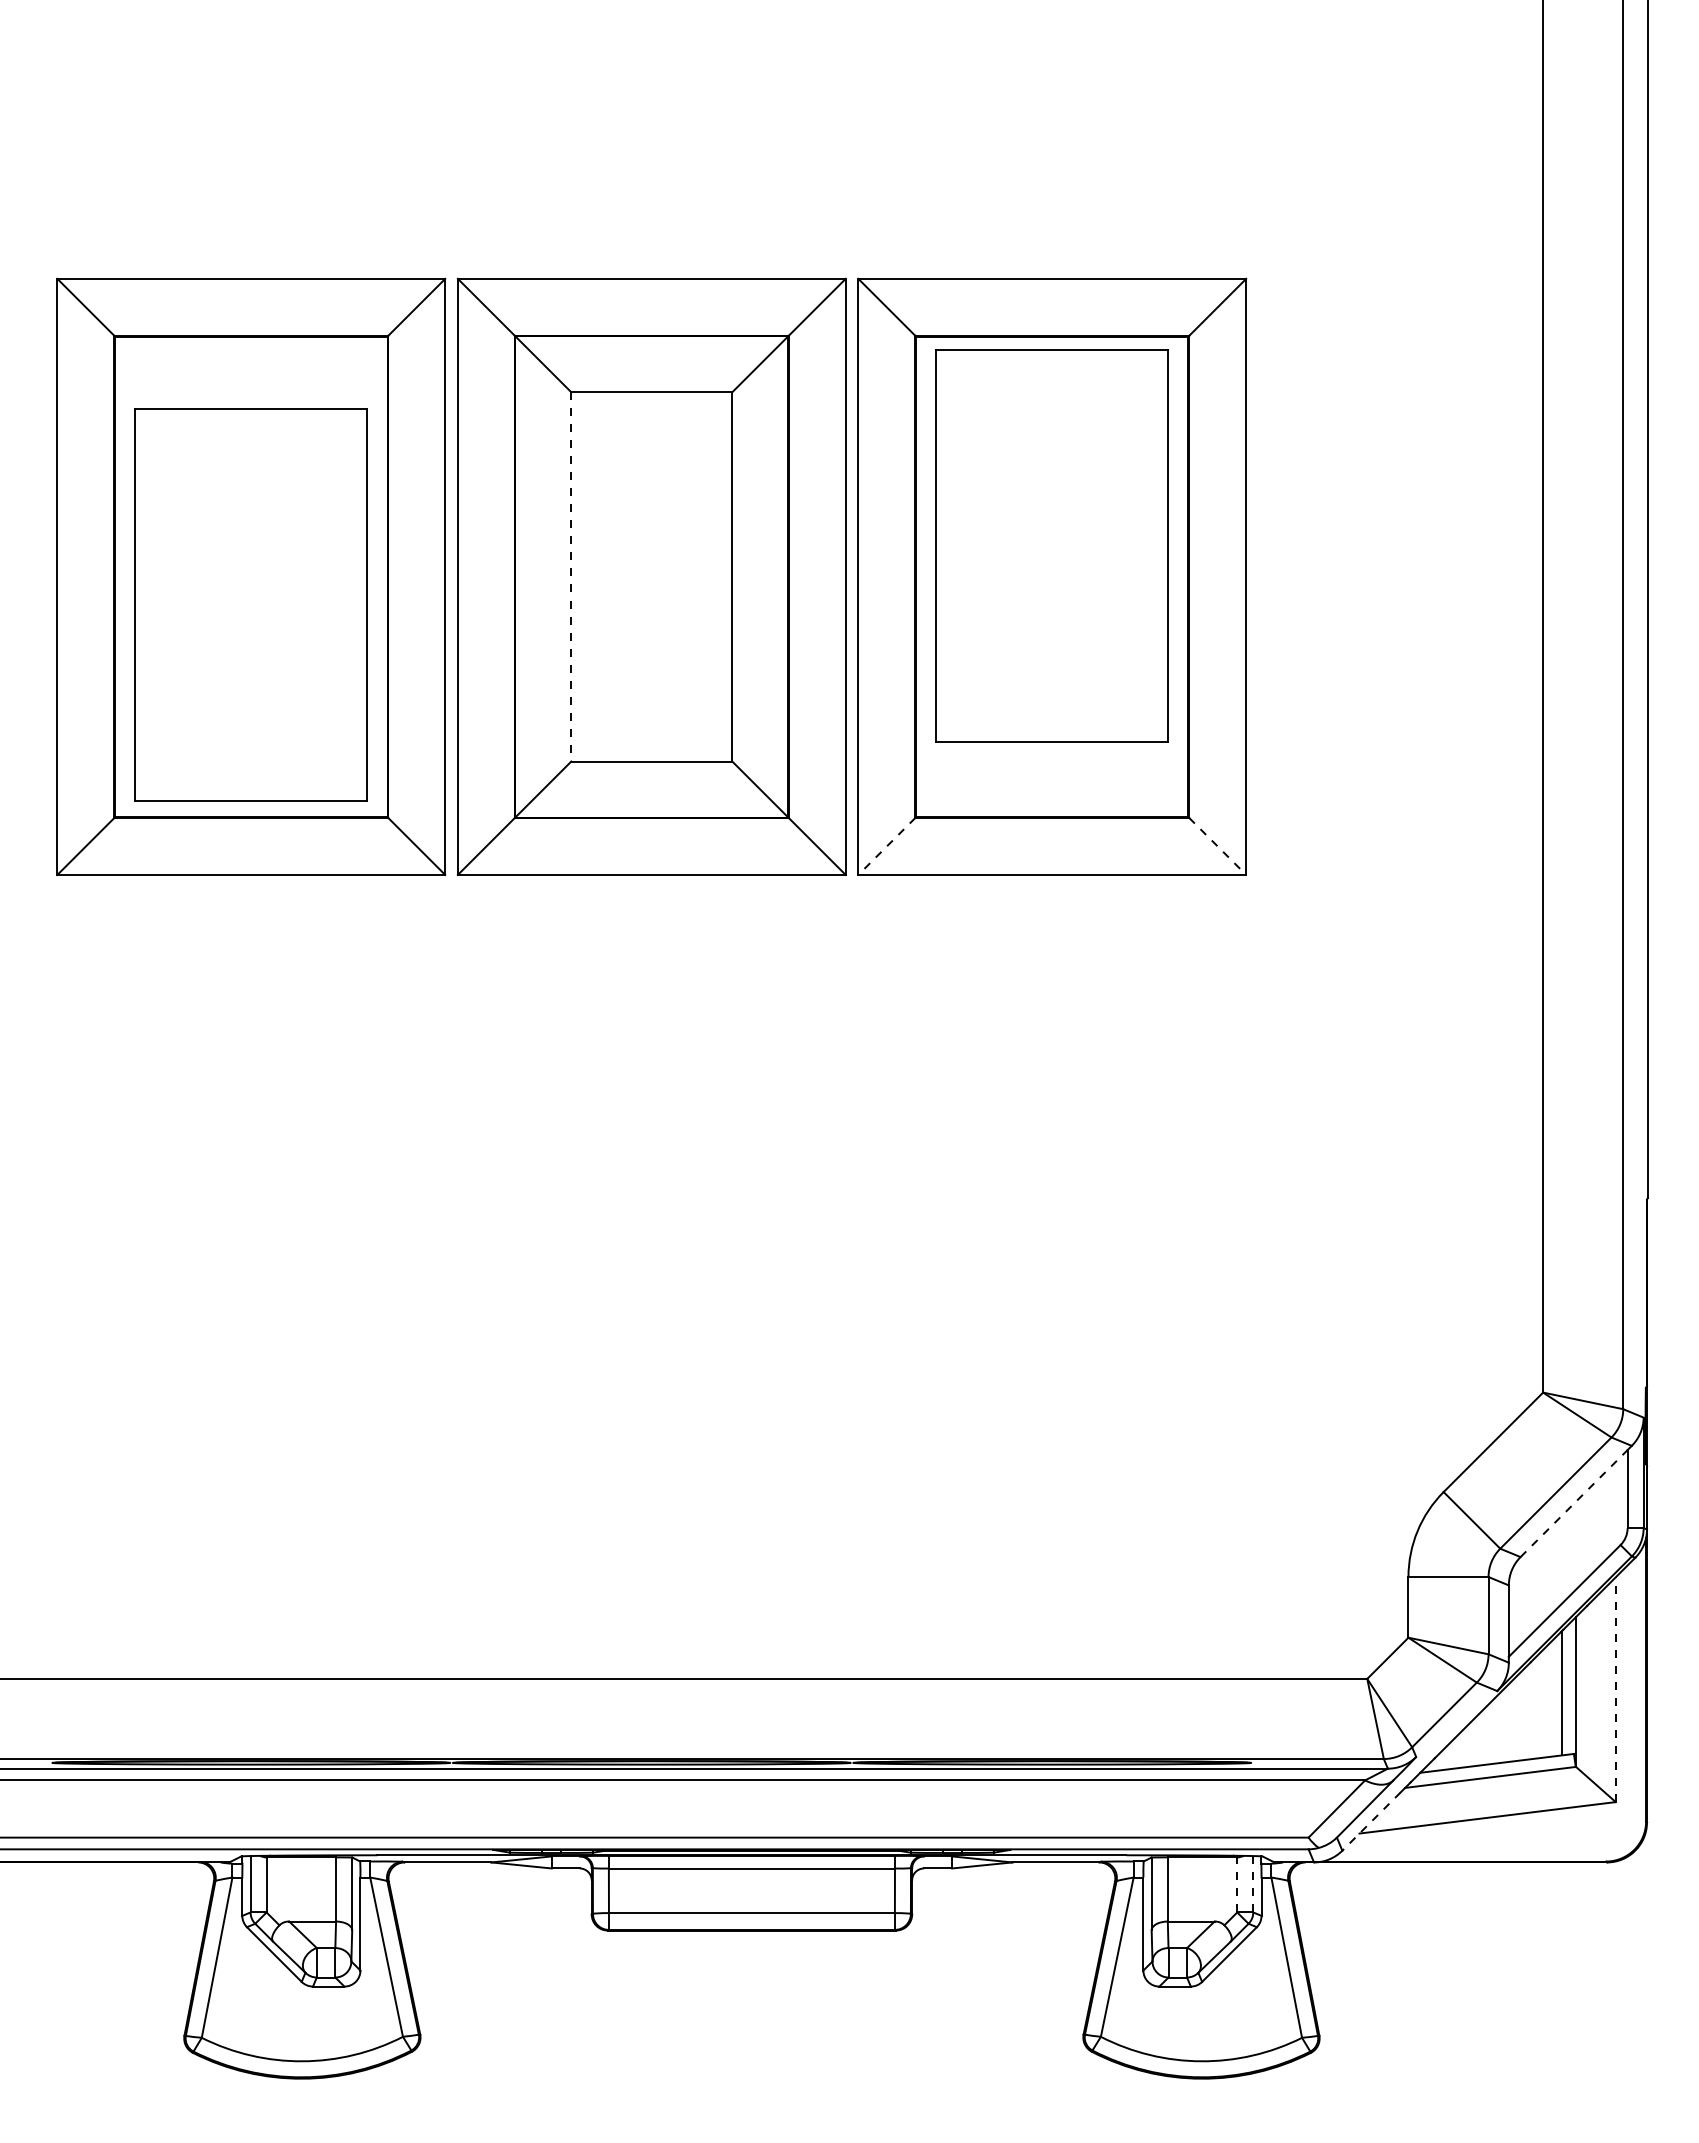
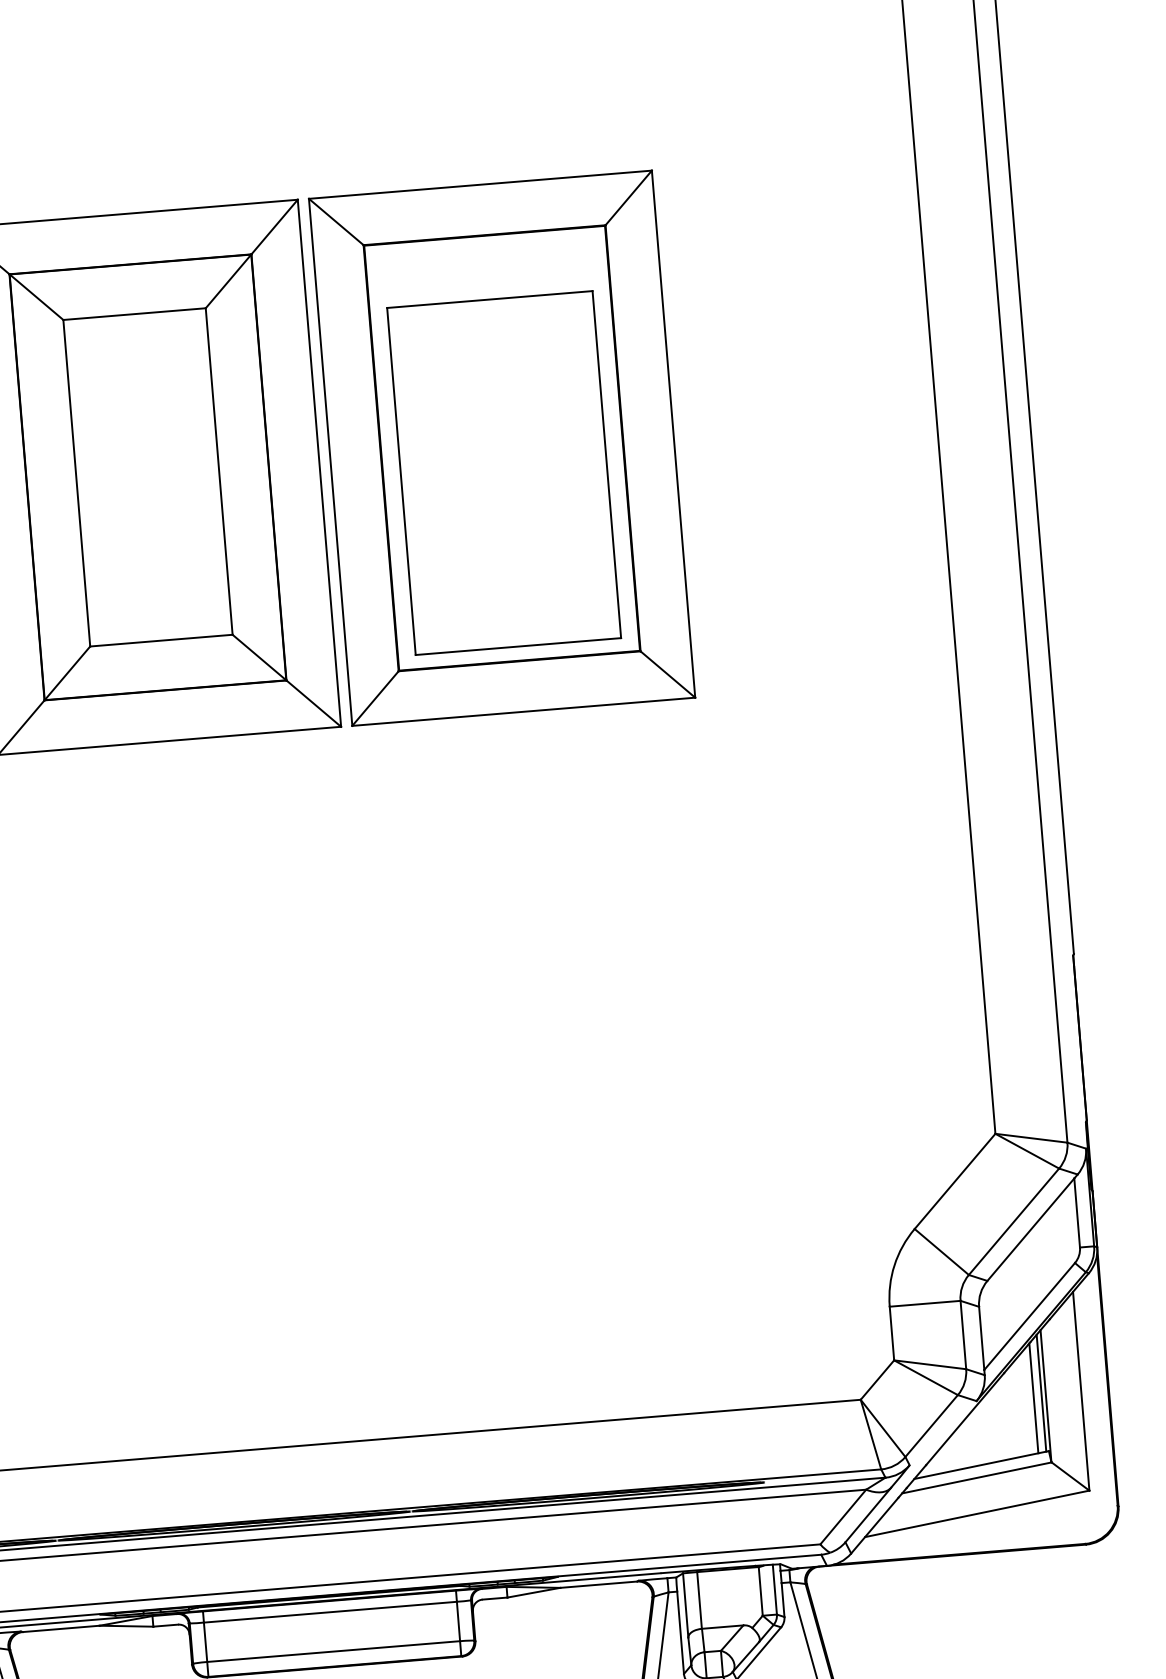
part: (1051, 545) -> (503, 472), moved
line: (571, 576) -> (76, 482), dashed -> solid
line: (886, 846) -> (375, 698), dashed -> solid
line: (1218, 846) -> (668, 674), dashed -> solid
line: (1574, 1503) -> (1031, 1229), dashed -> solid
line: (1570, 1688) -> (1041, 1393), added
line: (1615, 1689) -> (1080, 1391), dashed -> solid
line: (1371, 1821) -> (874, 1525), dashed -> solid
line: (1253, 1883) -> (775, 1588), dashed -> solid
line: (1237, 1884) -> (760, 1591), dashed -> solid

